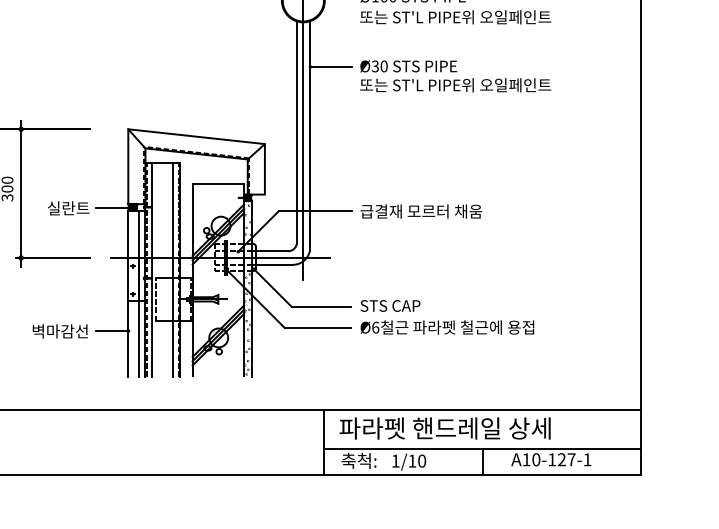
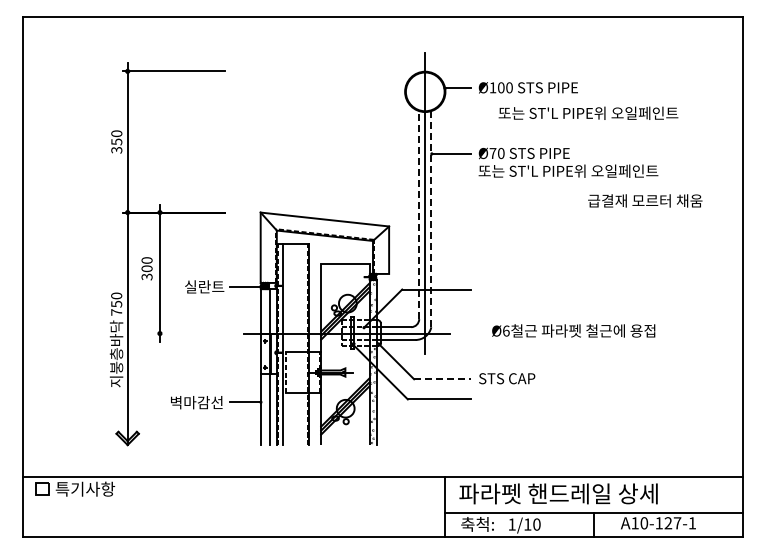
text: (455, 16) -> (588, 112), moved
text: (374, 66) -> (492, 153), Ø30 -> Ø70
line: (297, 132) -> (419, 215), solid -> dashed
line: (309, 135) -> (431, 218), solid -> dashed
text: (421, 211) -> (645, 200), moved
line: (52, 257) -> (189, 333), removed
line: (173, 269) -> (303, 344), removed
line: (321, 306) -> (442, 379), solid -> dashed
text: (447, 327) -> (573, 330), moved

